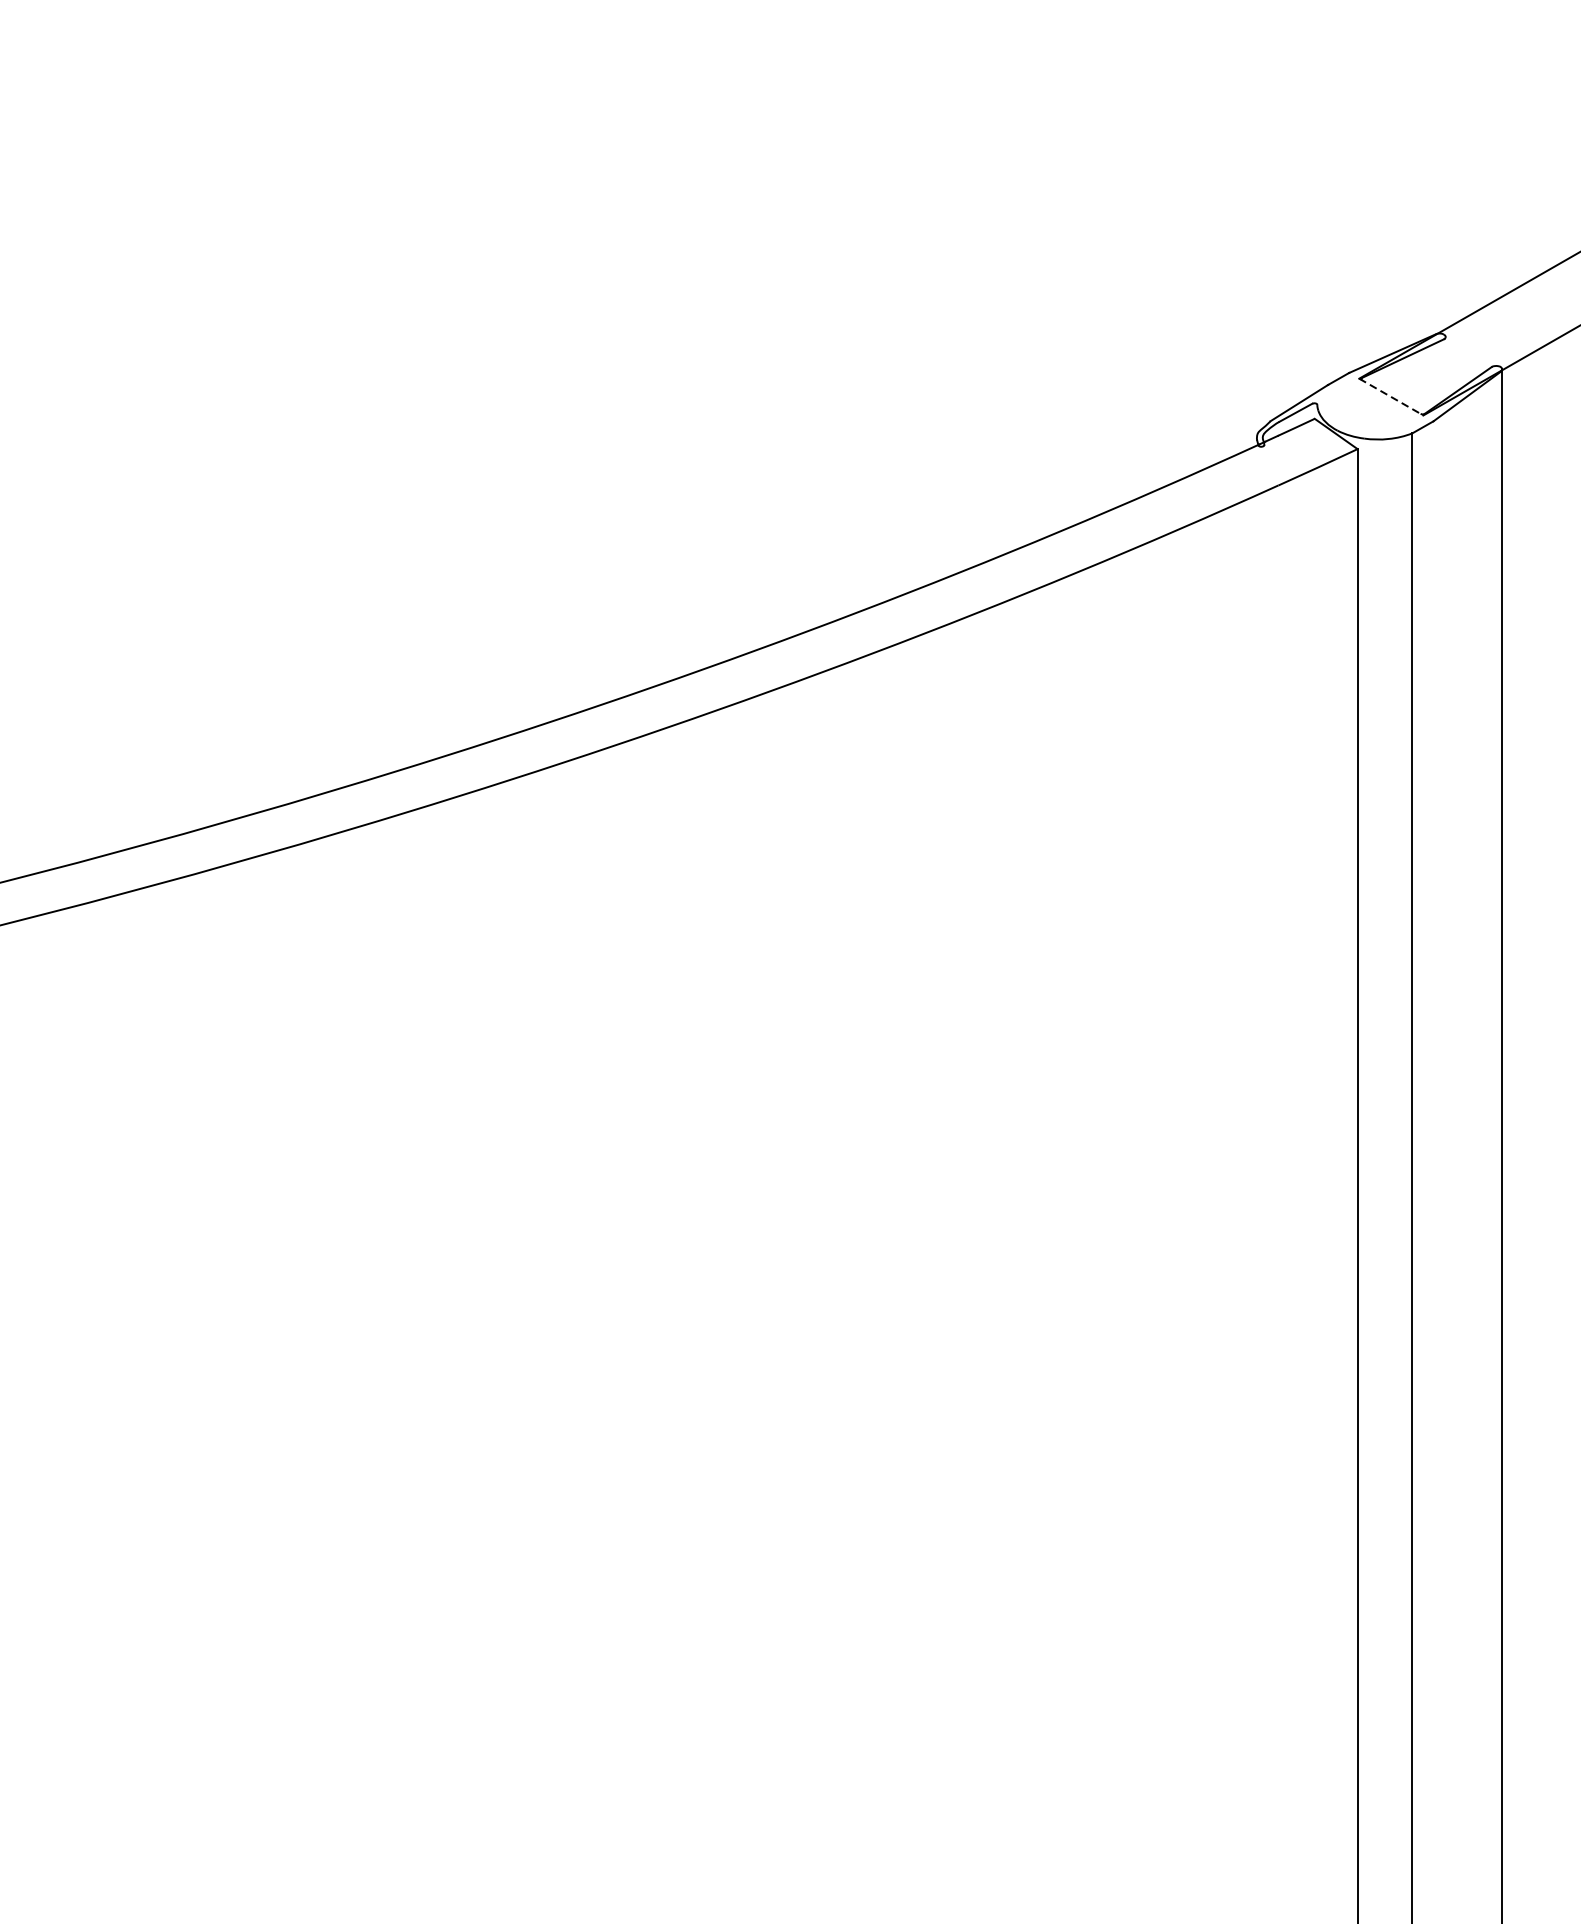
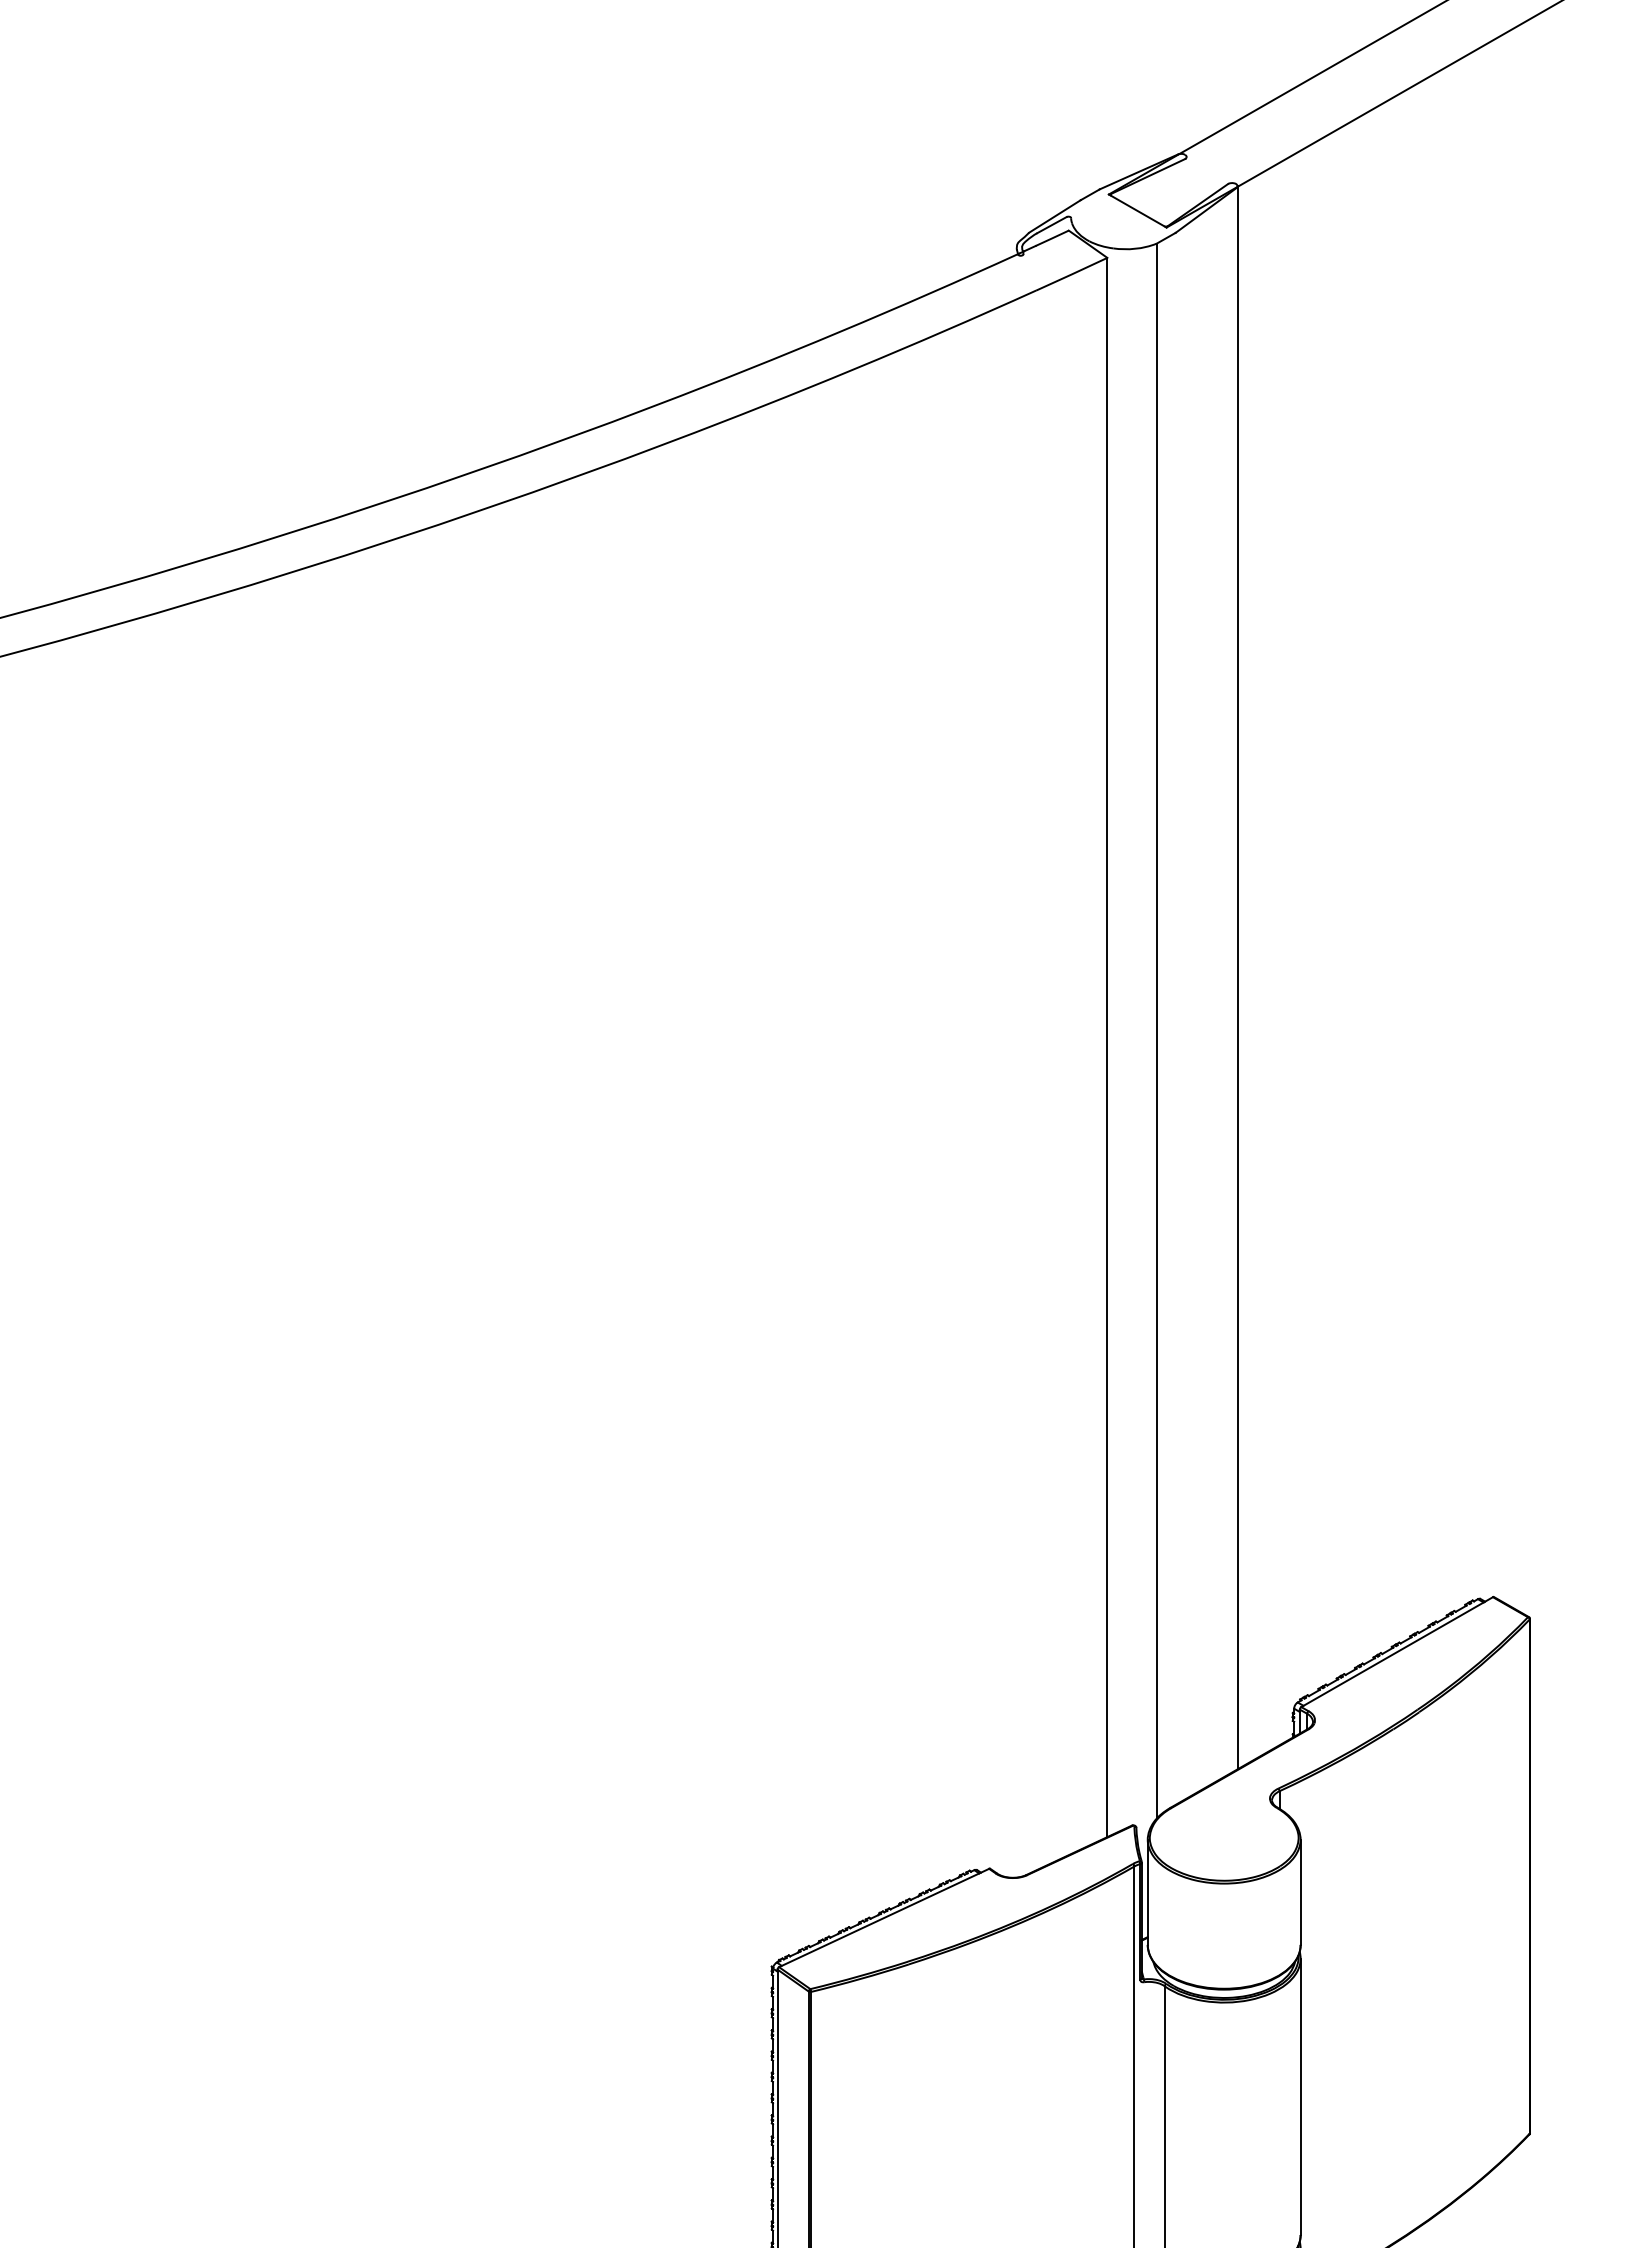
line: (1392, 397) -> (1138, 211), dashed -> solid

